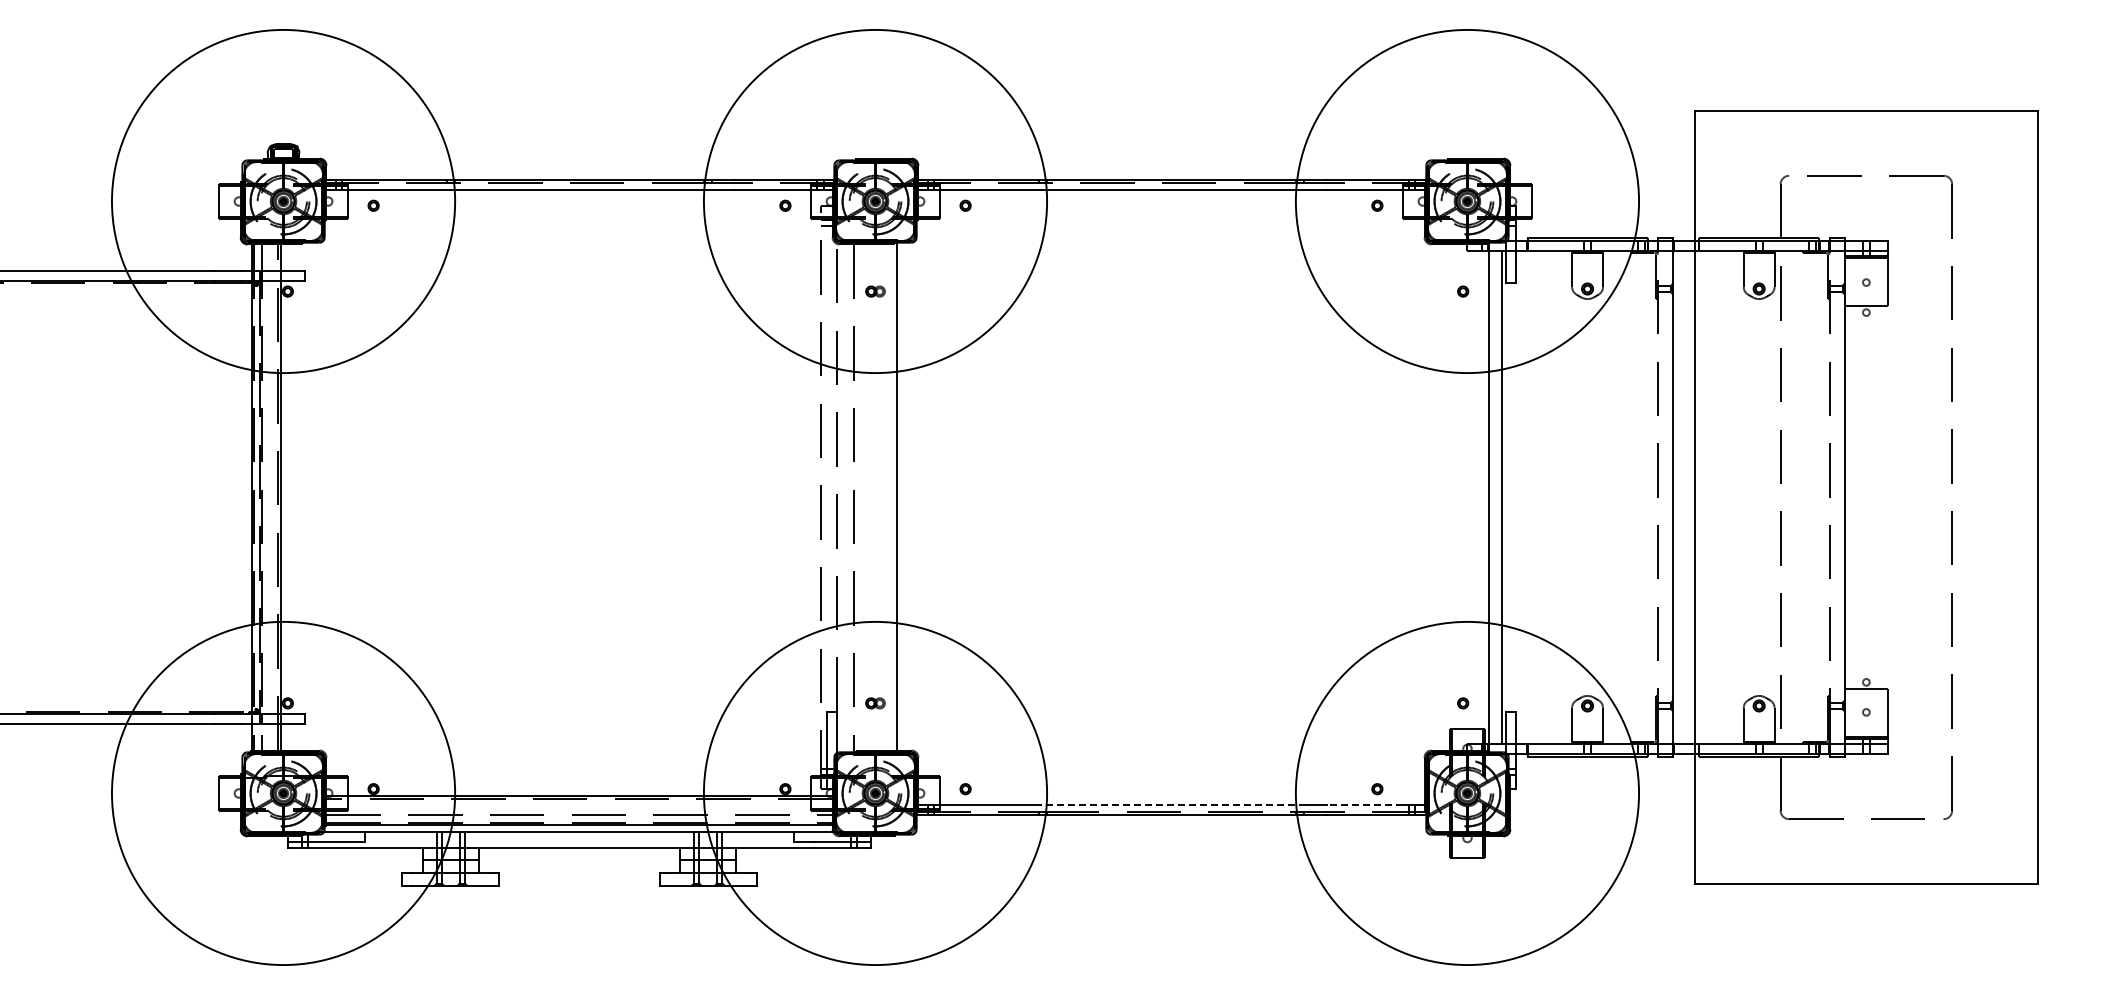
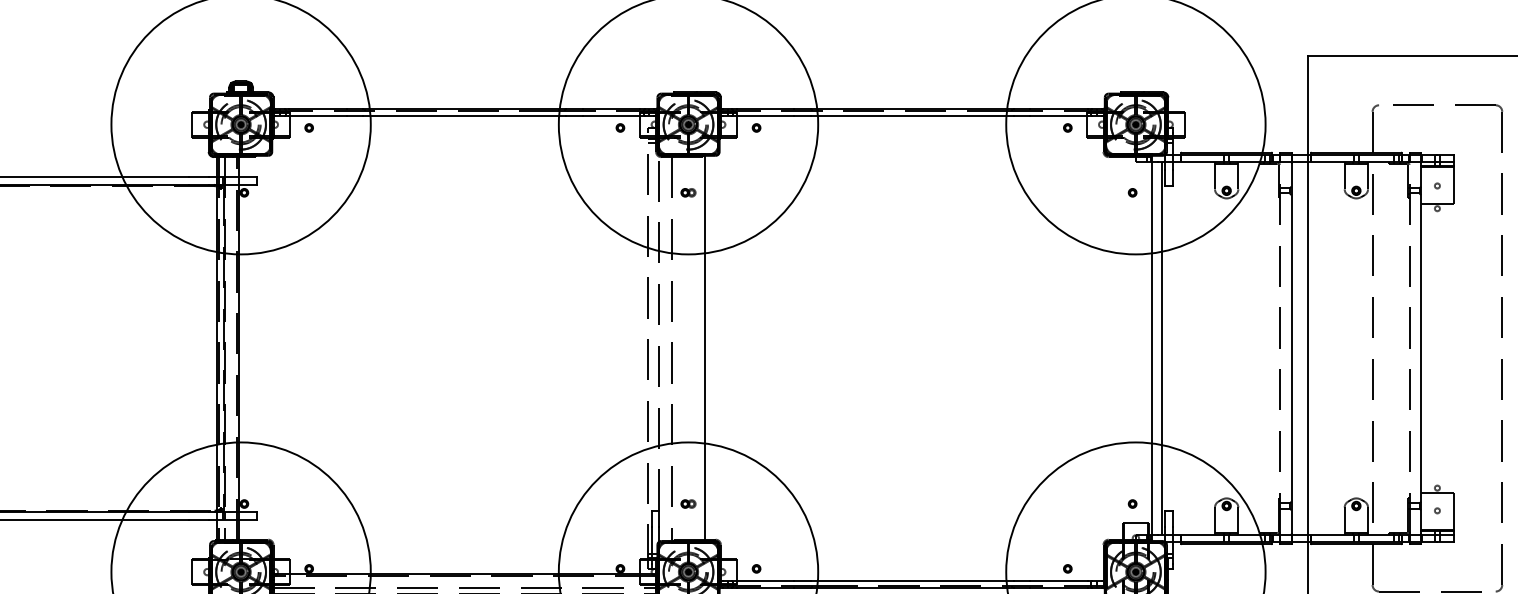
line: (1170, 804) -> (911, 580), dashed -> solid
line: (1364, 804) -> (1058, 580), dashed -> solid

